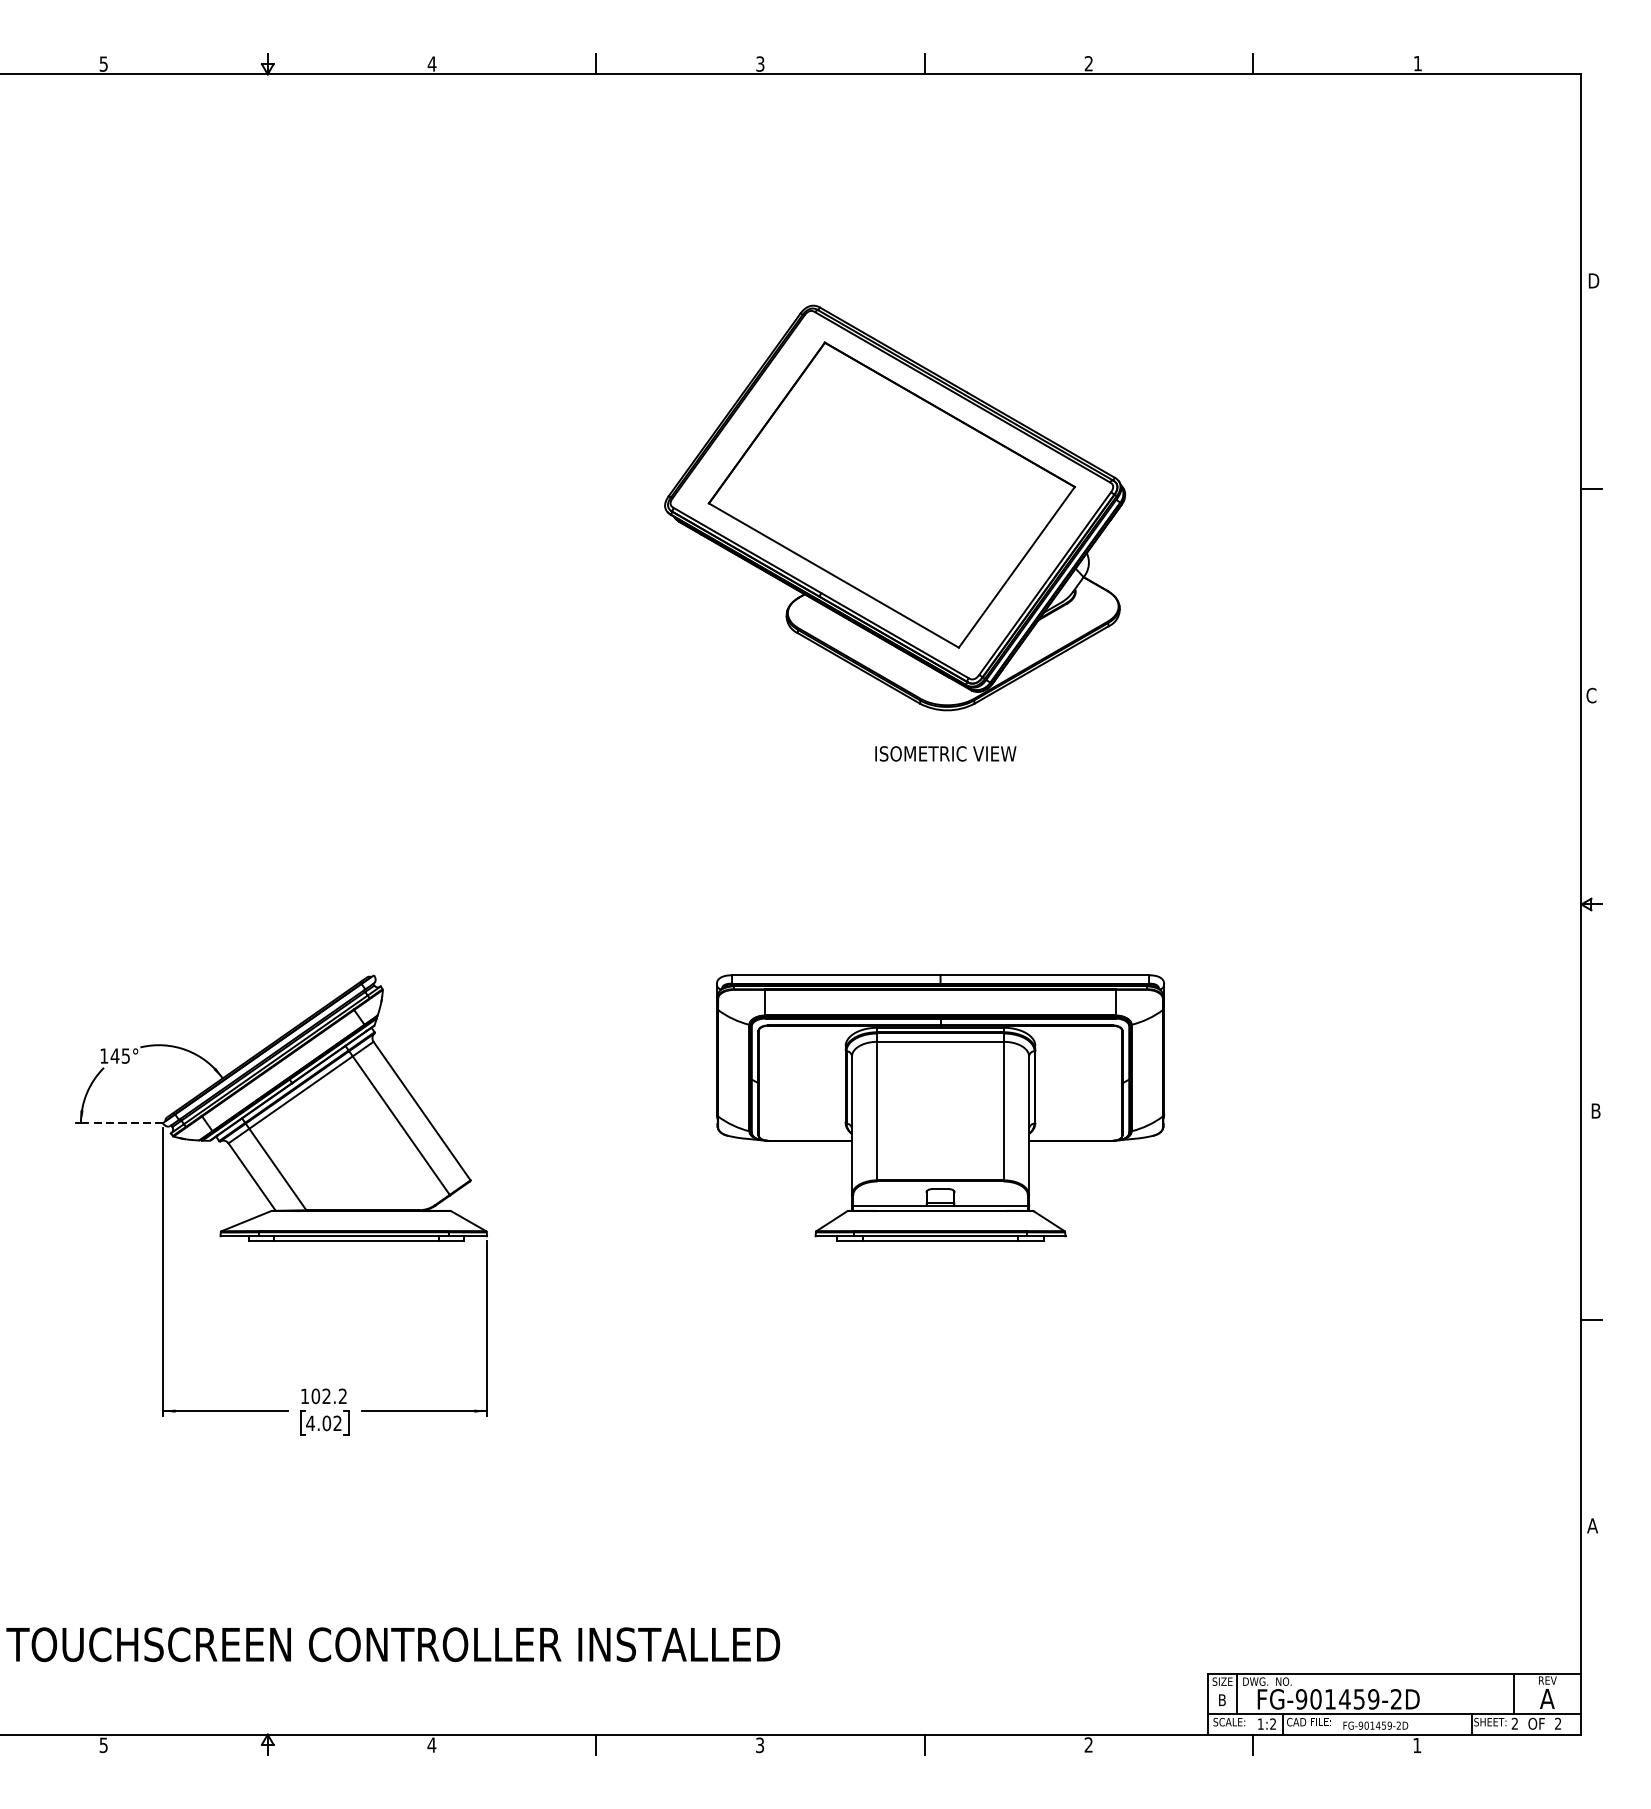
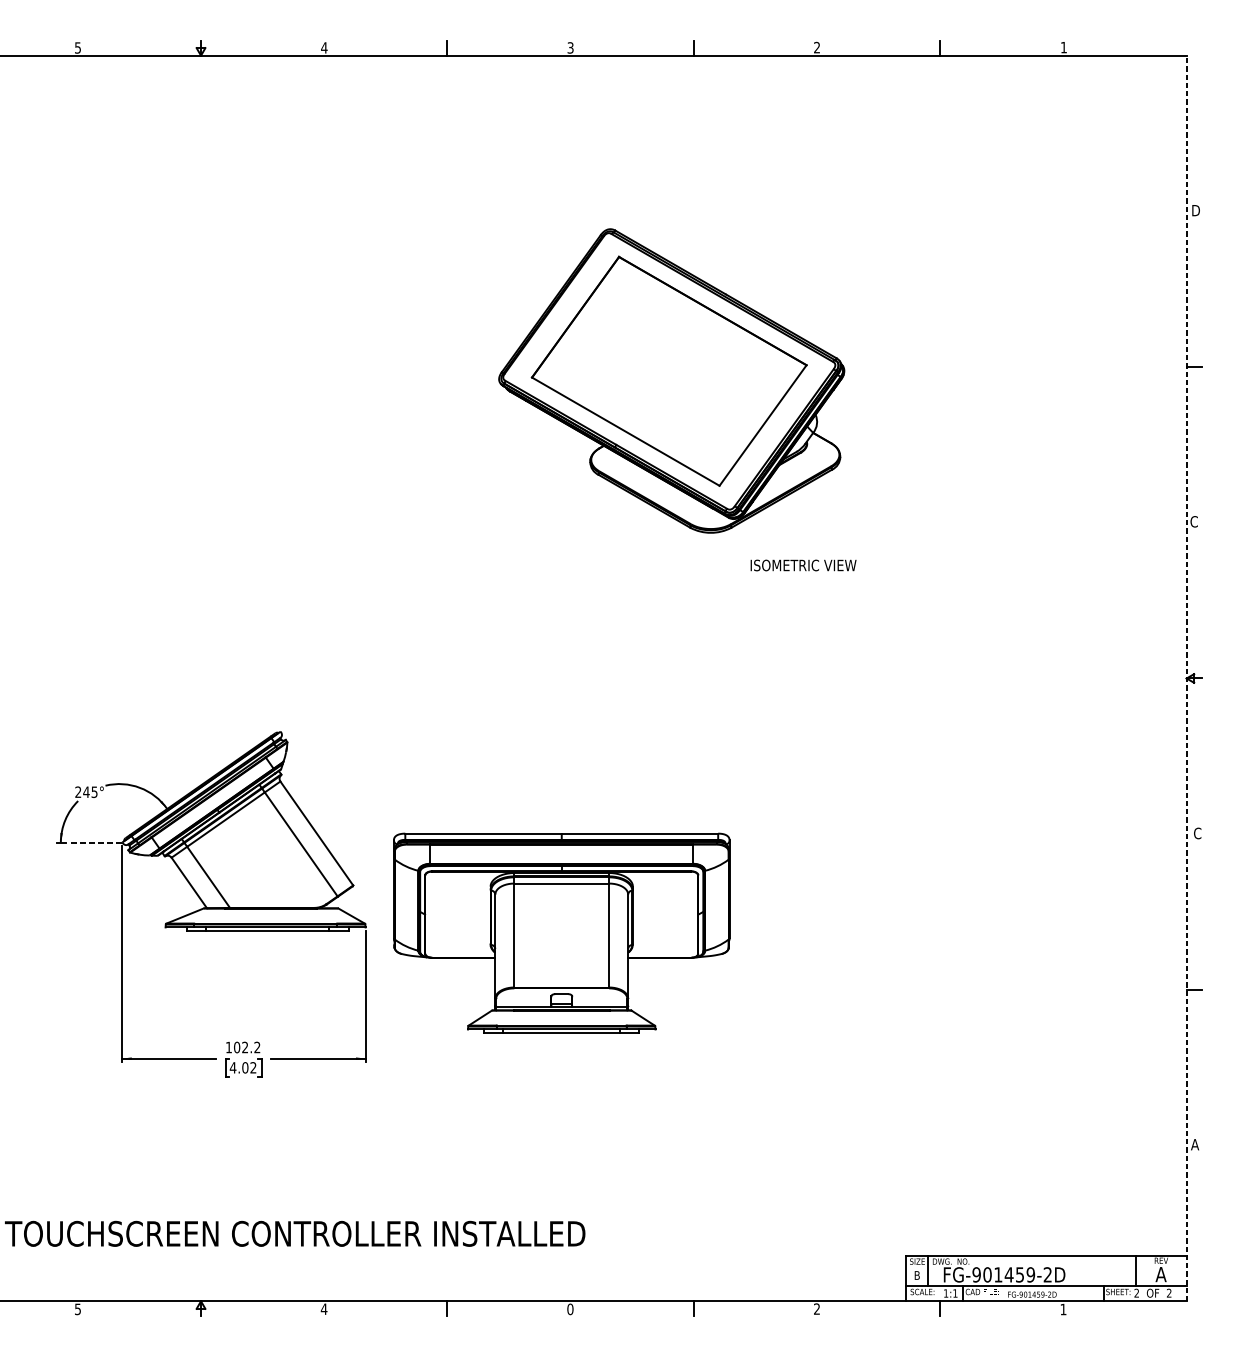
text: (945, 753) -> (803, 565), moved
line: (1581, 904) -> (1186, 678), solid -> dashed
text: (104, 1055) -> (78, 791), 145° -> 245°
part: (940, 1107) -> (561, 932), moved
text: (1596, 1110) -> (1197, 833), B -> C
text: (1272, 1723) -> (954, 1292), 1:2 -> 1:1
text: (759, 1745) -> (569, 1309), 3 -> 0

